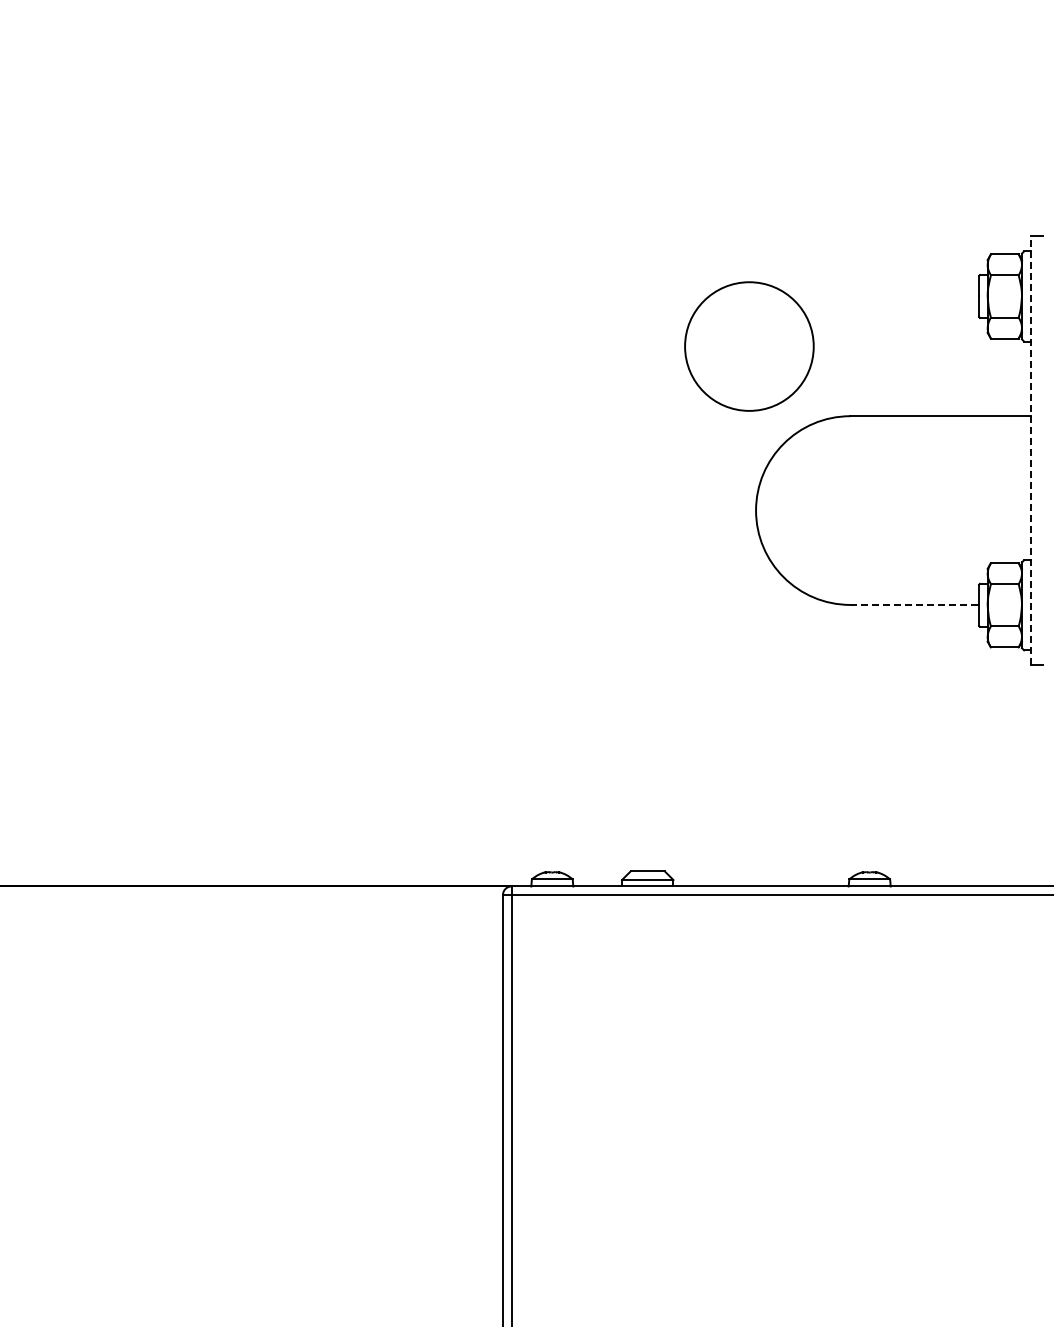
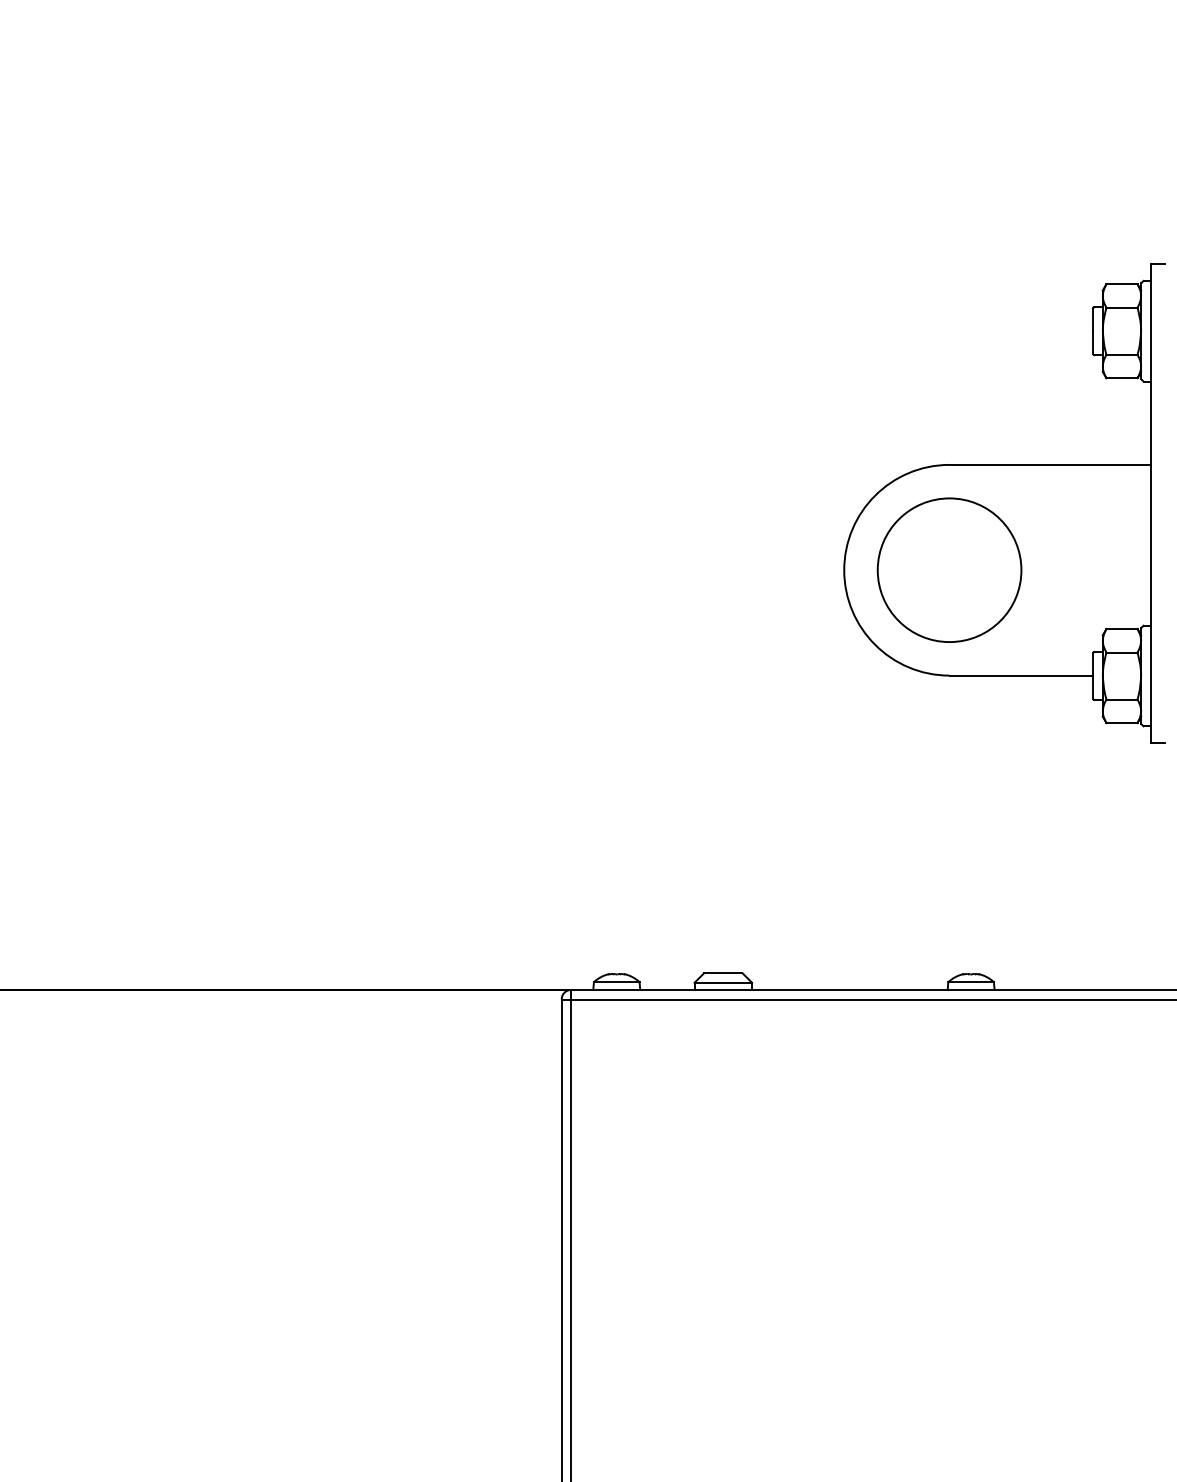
circle: (749, 346) -> (949, 570), moved
line: (1030, 450) -> (1150, 503), dashed -> solid
line: (915, 604) -> (1022, 675), dashed -> solid

